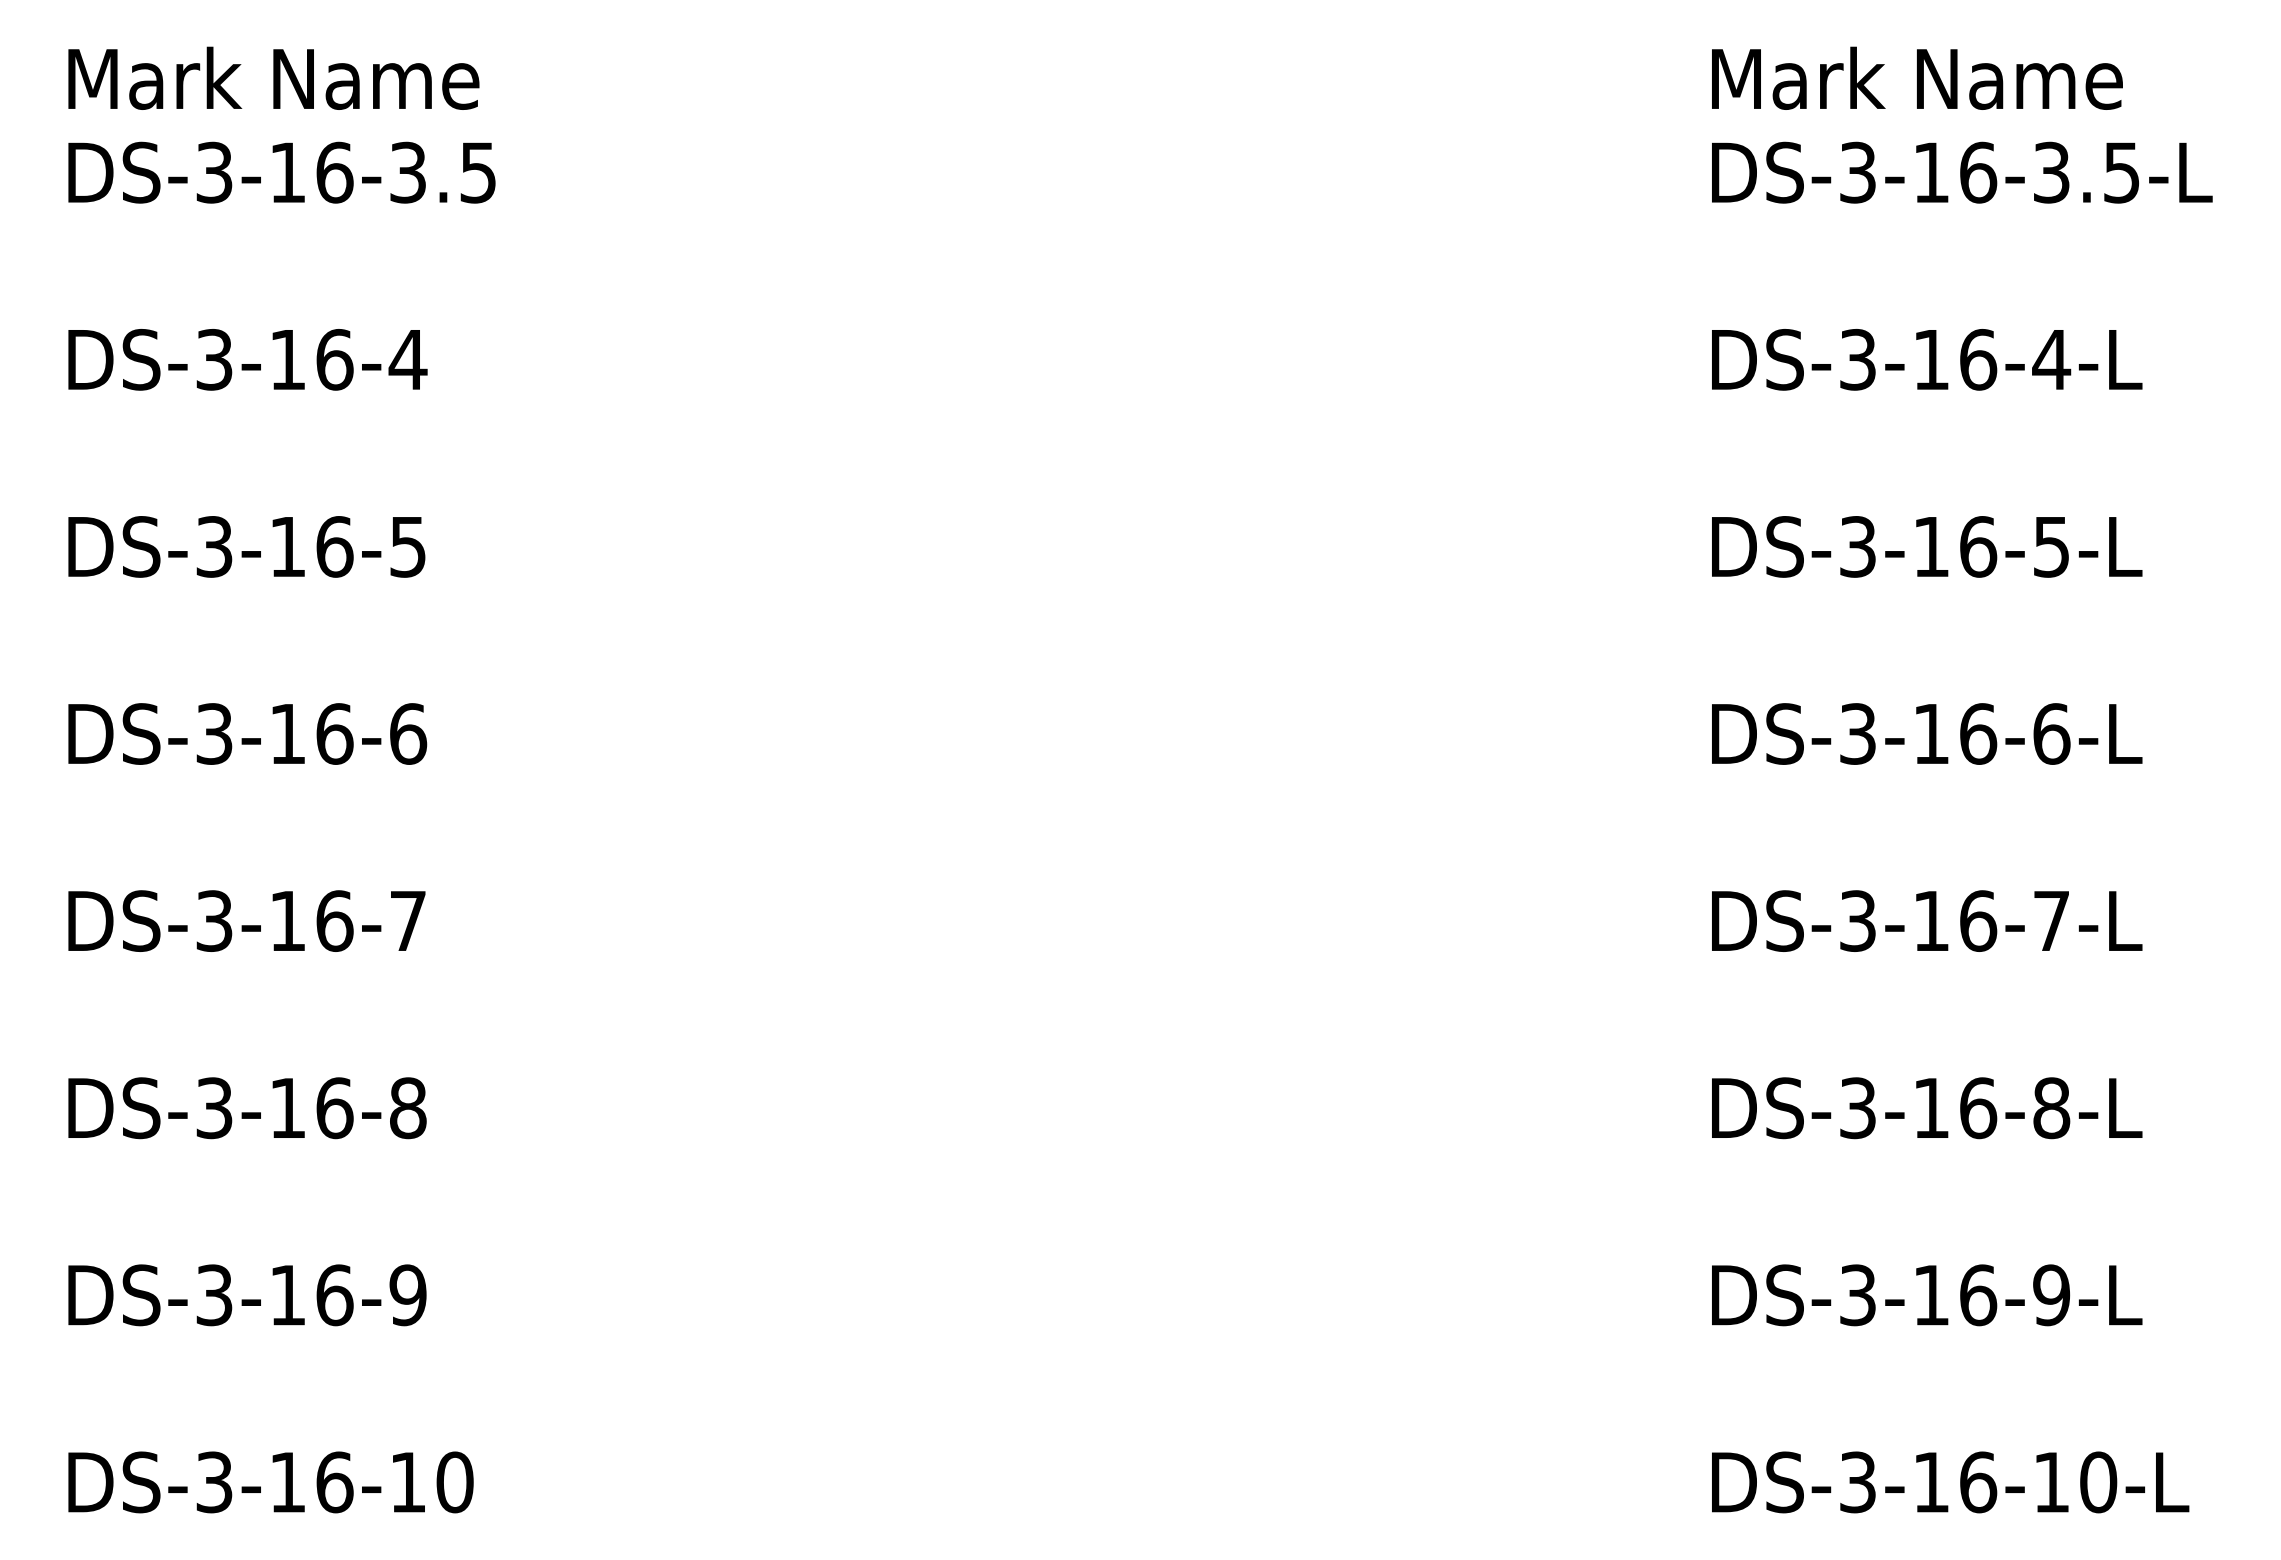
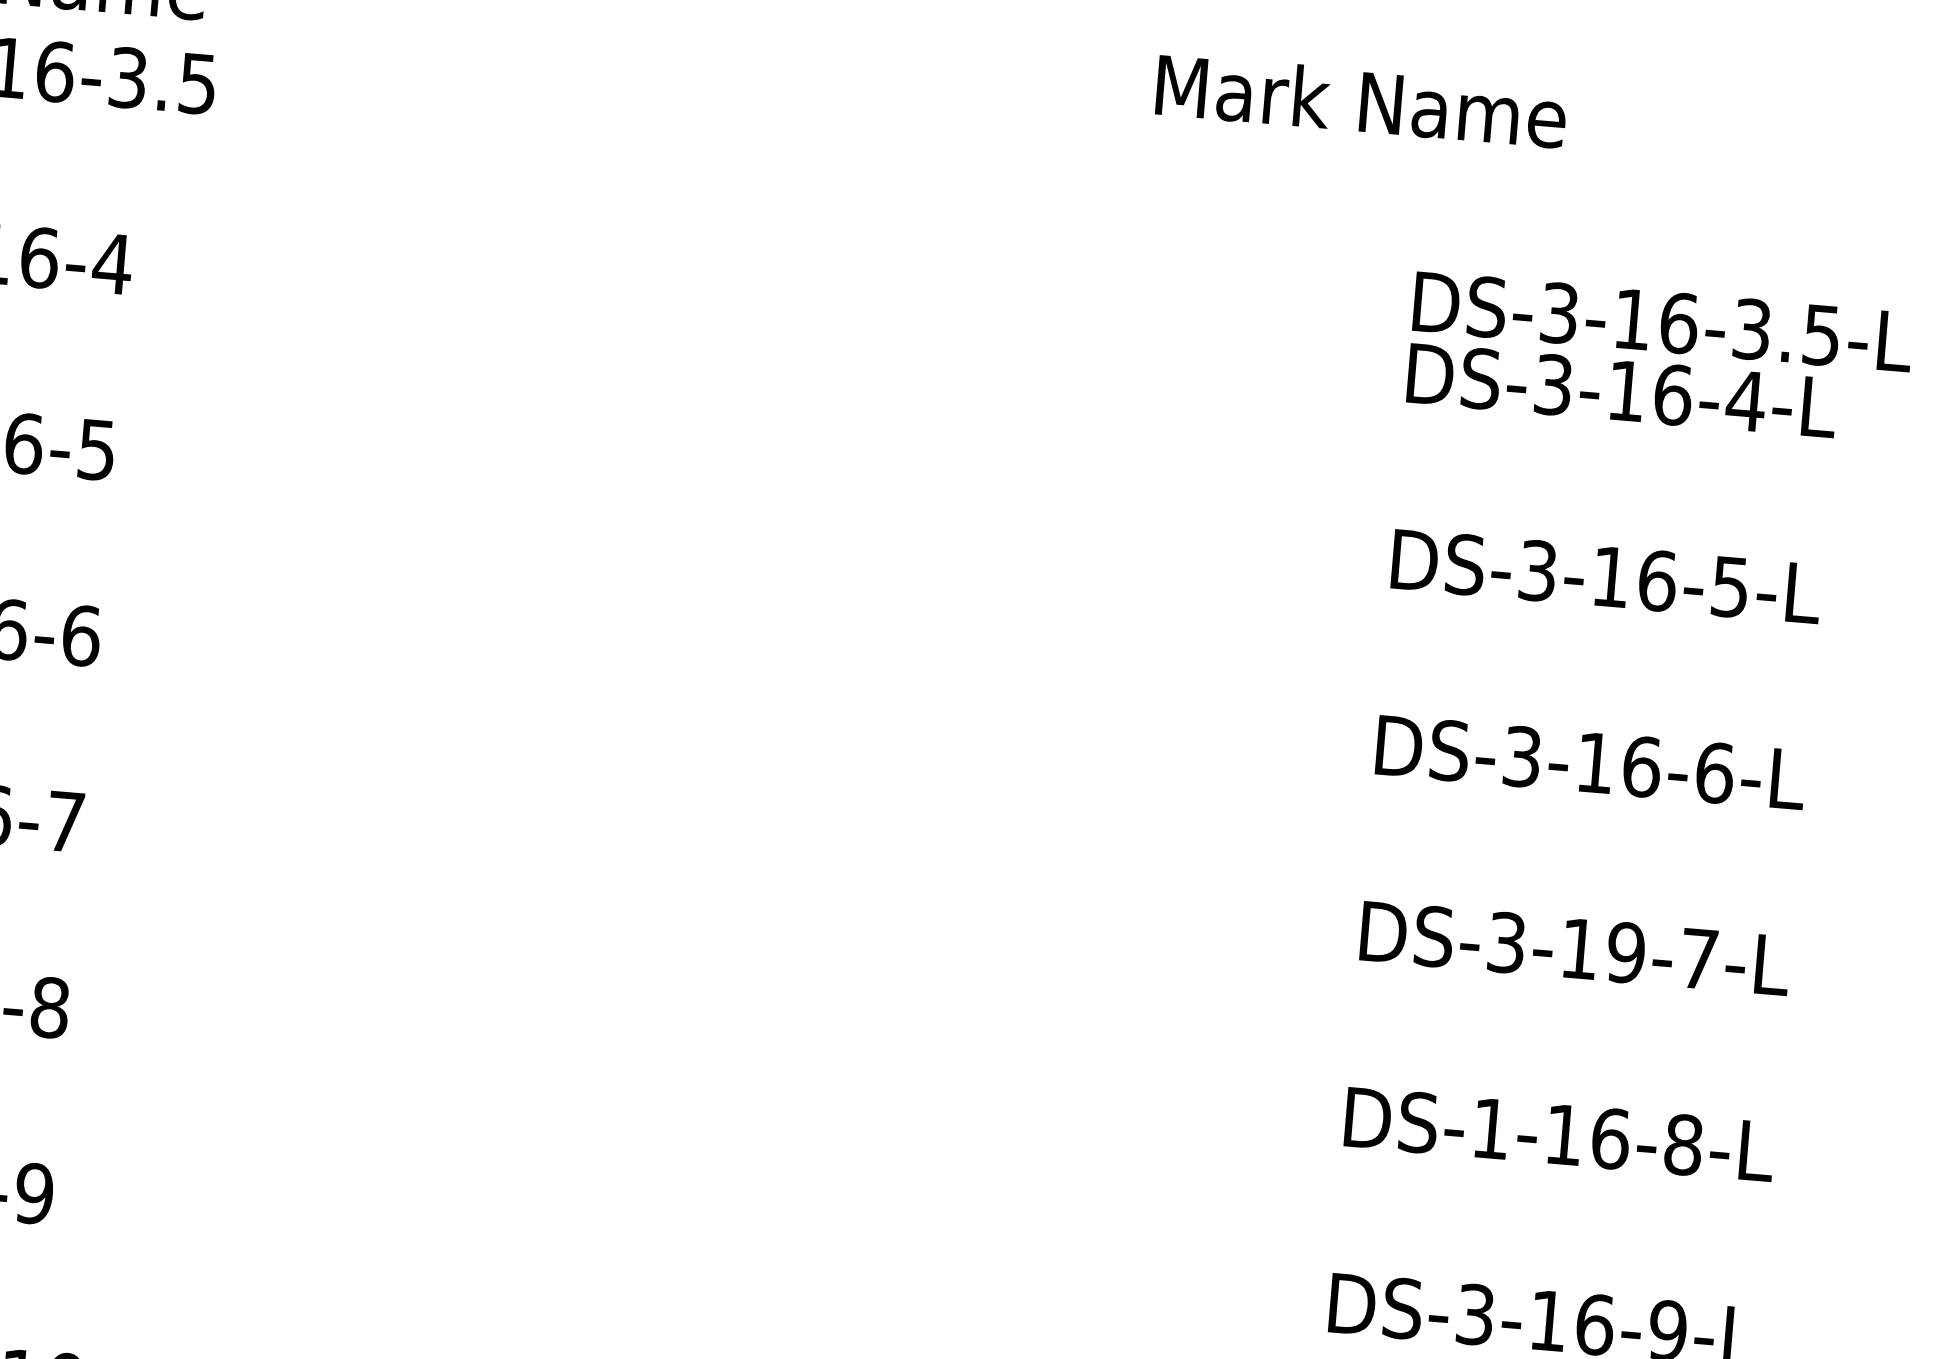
text: (1917, 77) -> (1361, 100), moved
text: (1962, 172) -> (1663, 321), moved
text: (1978, 920) -> (1626, 952), DS-3-16-7-L -> DS-3-19-7-L
text: (1857, 1108) -> (1490, 1129), DS-3-16-8-L -> DS-1-16-8-L

